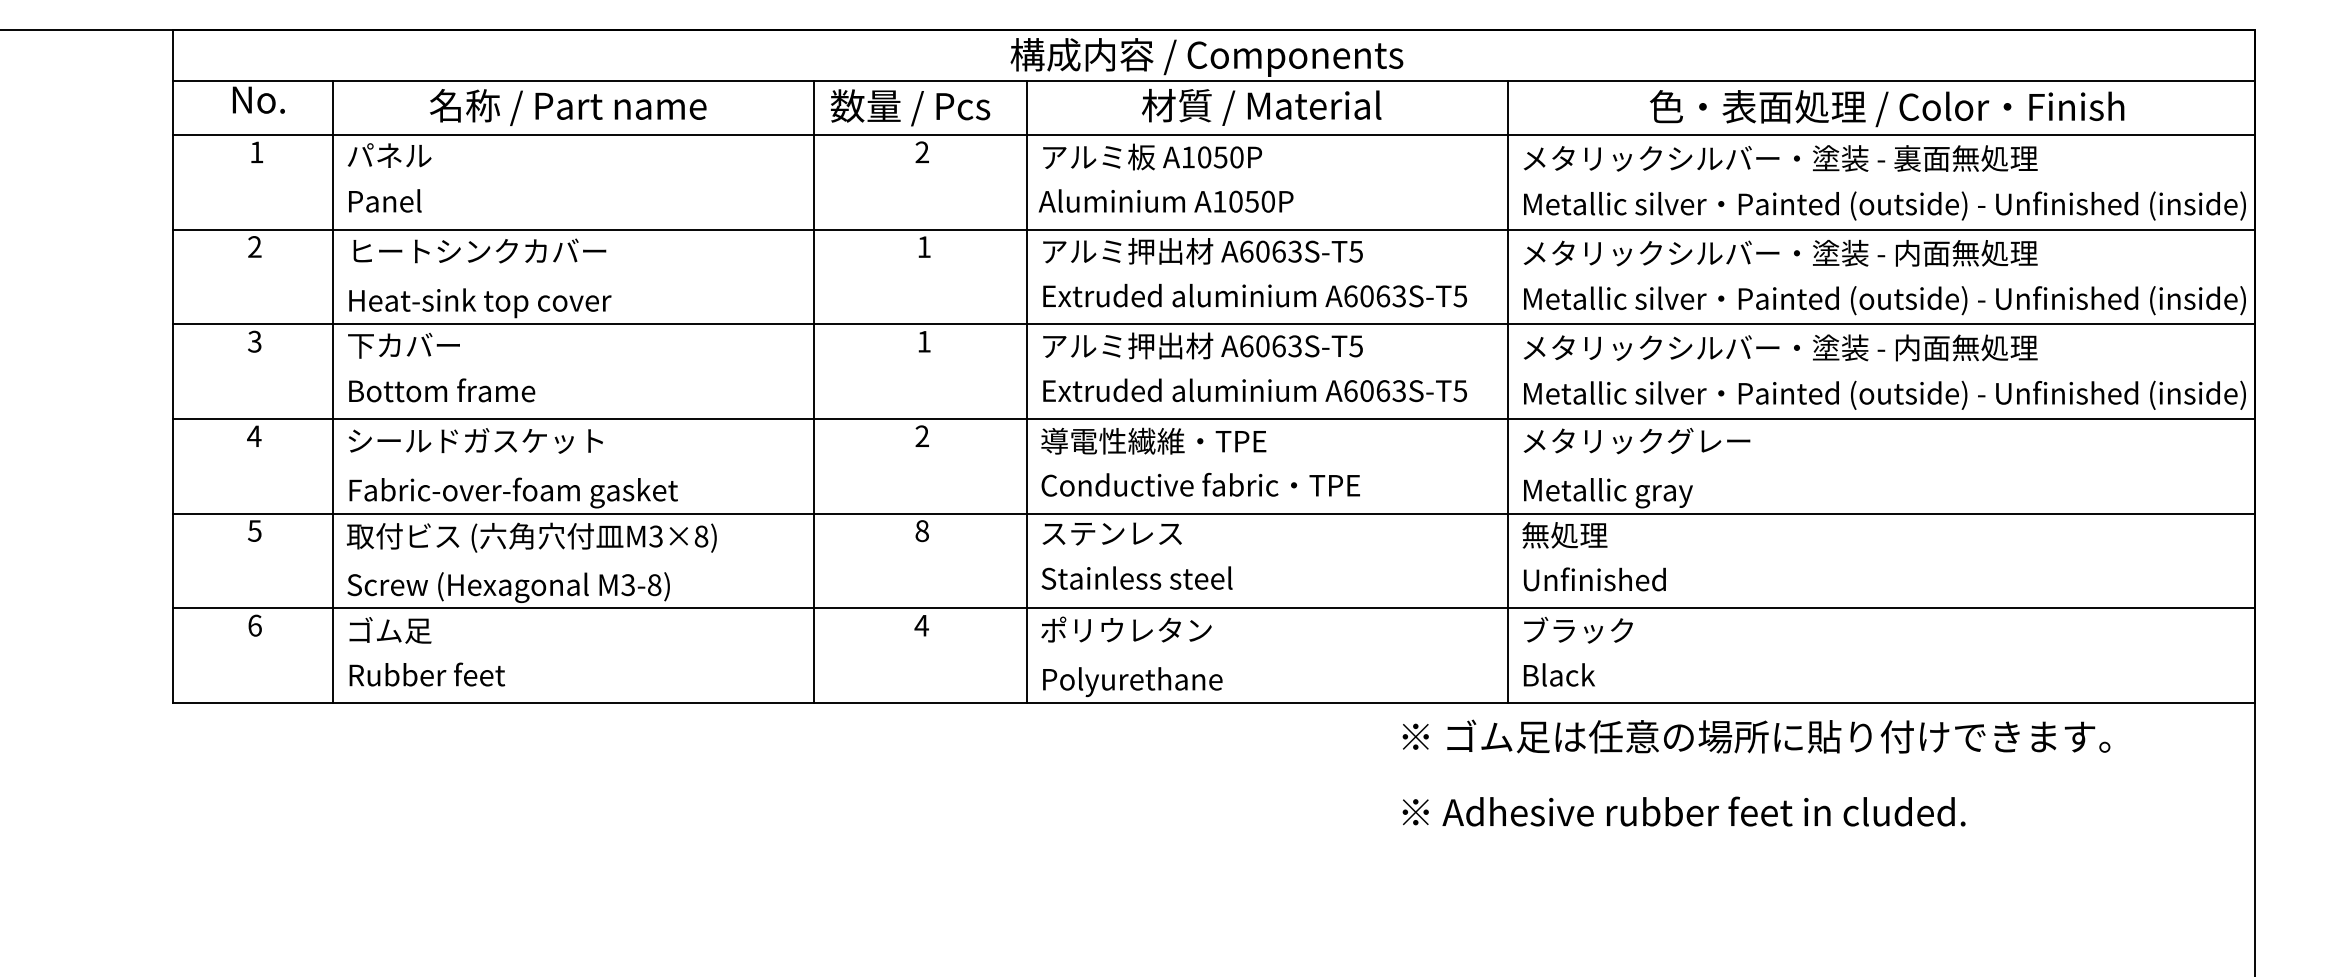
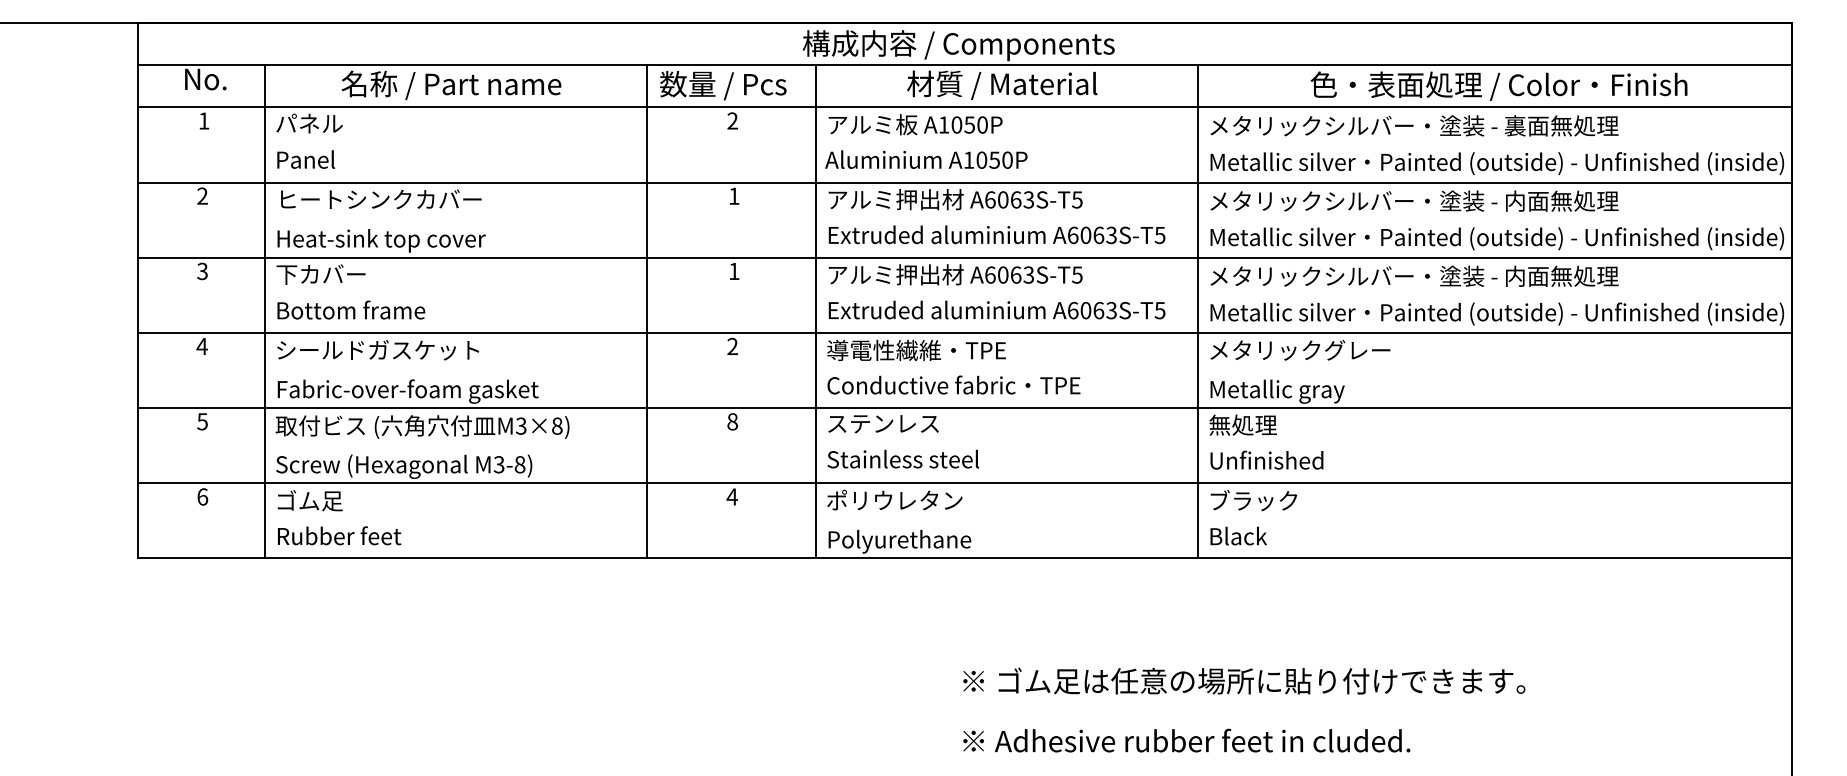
text: (1756, 772) -> (1244, 709), moved

